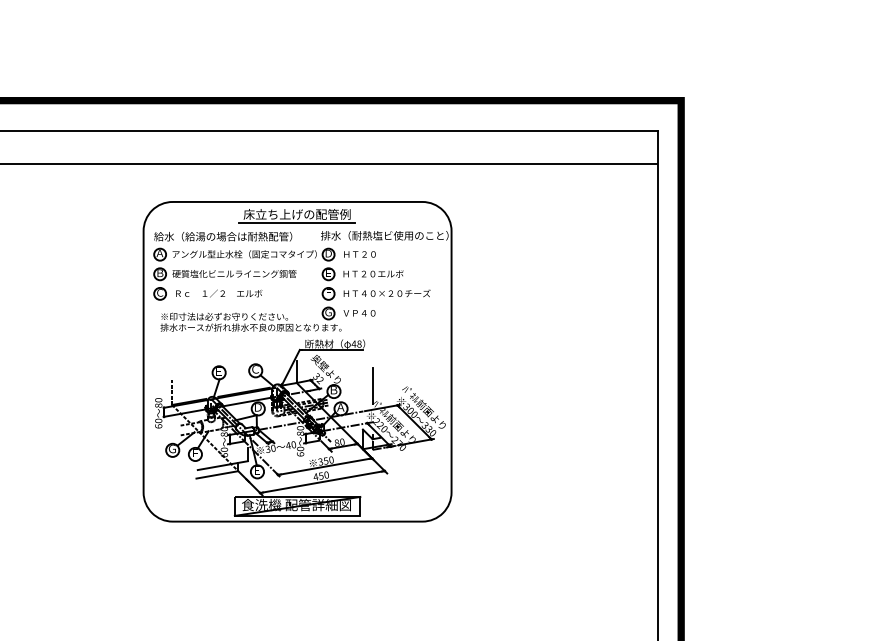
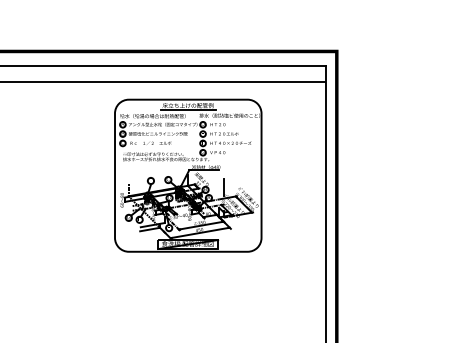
part: (298, 361) -> (188, 175), moved

